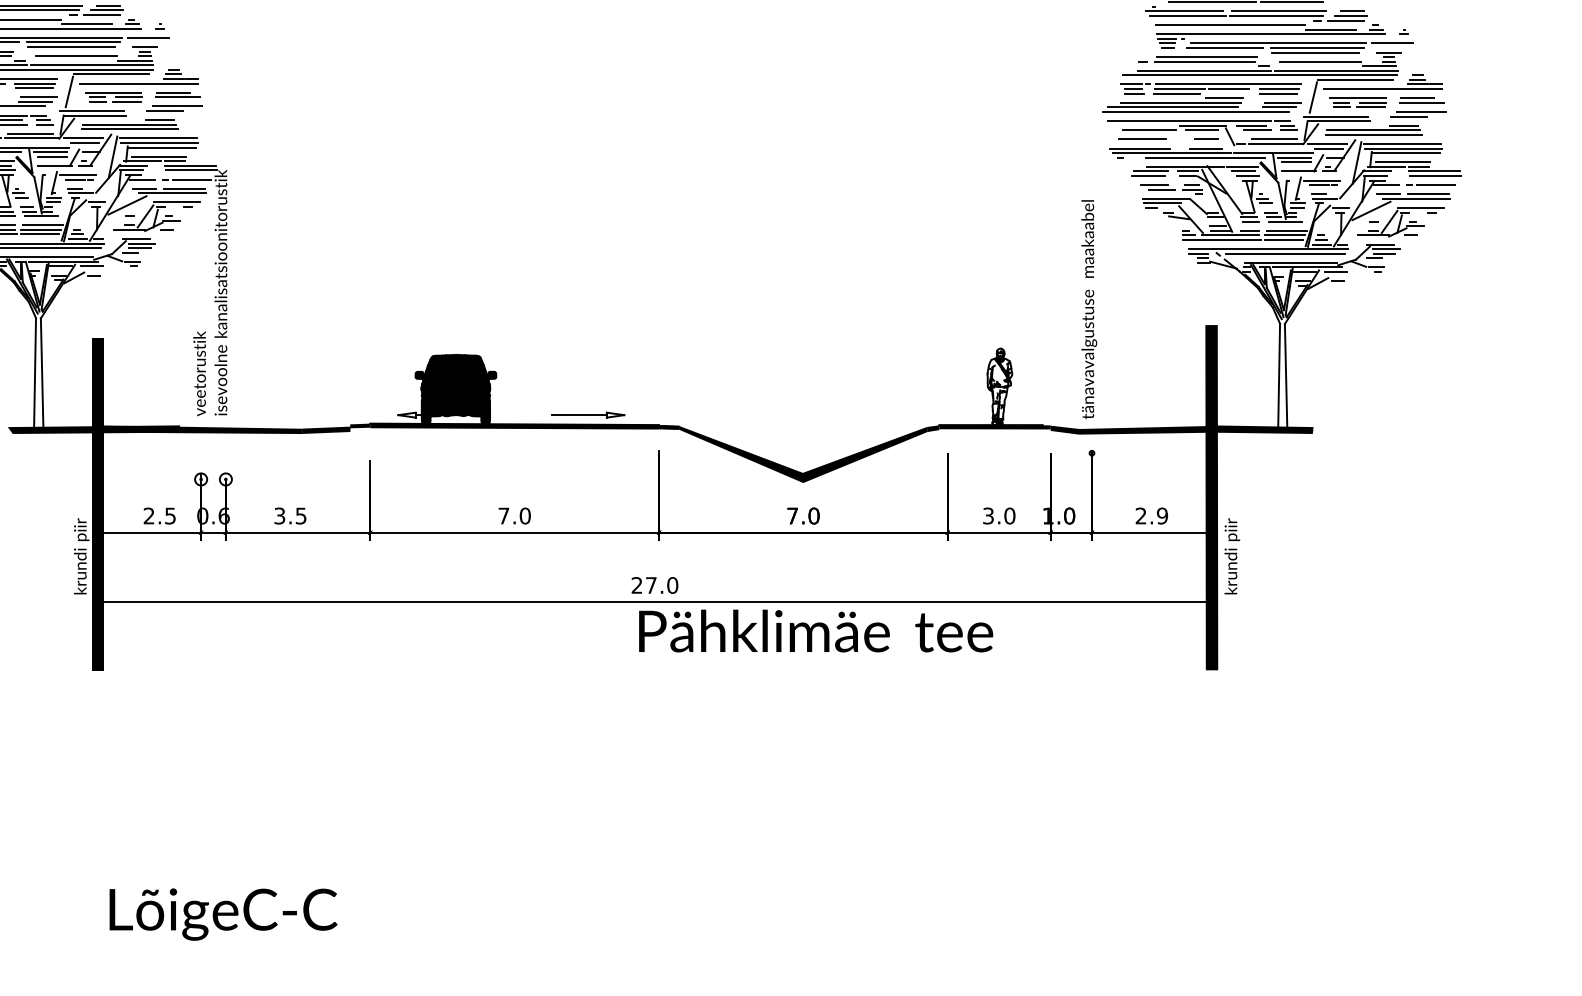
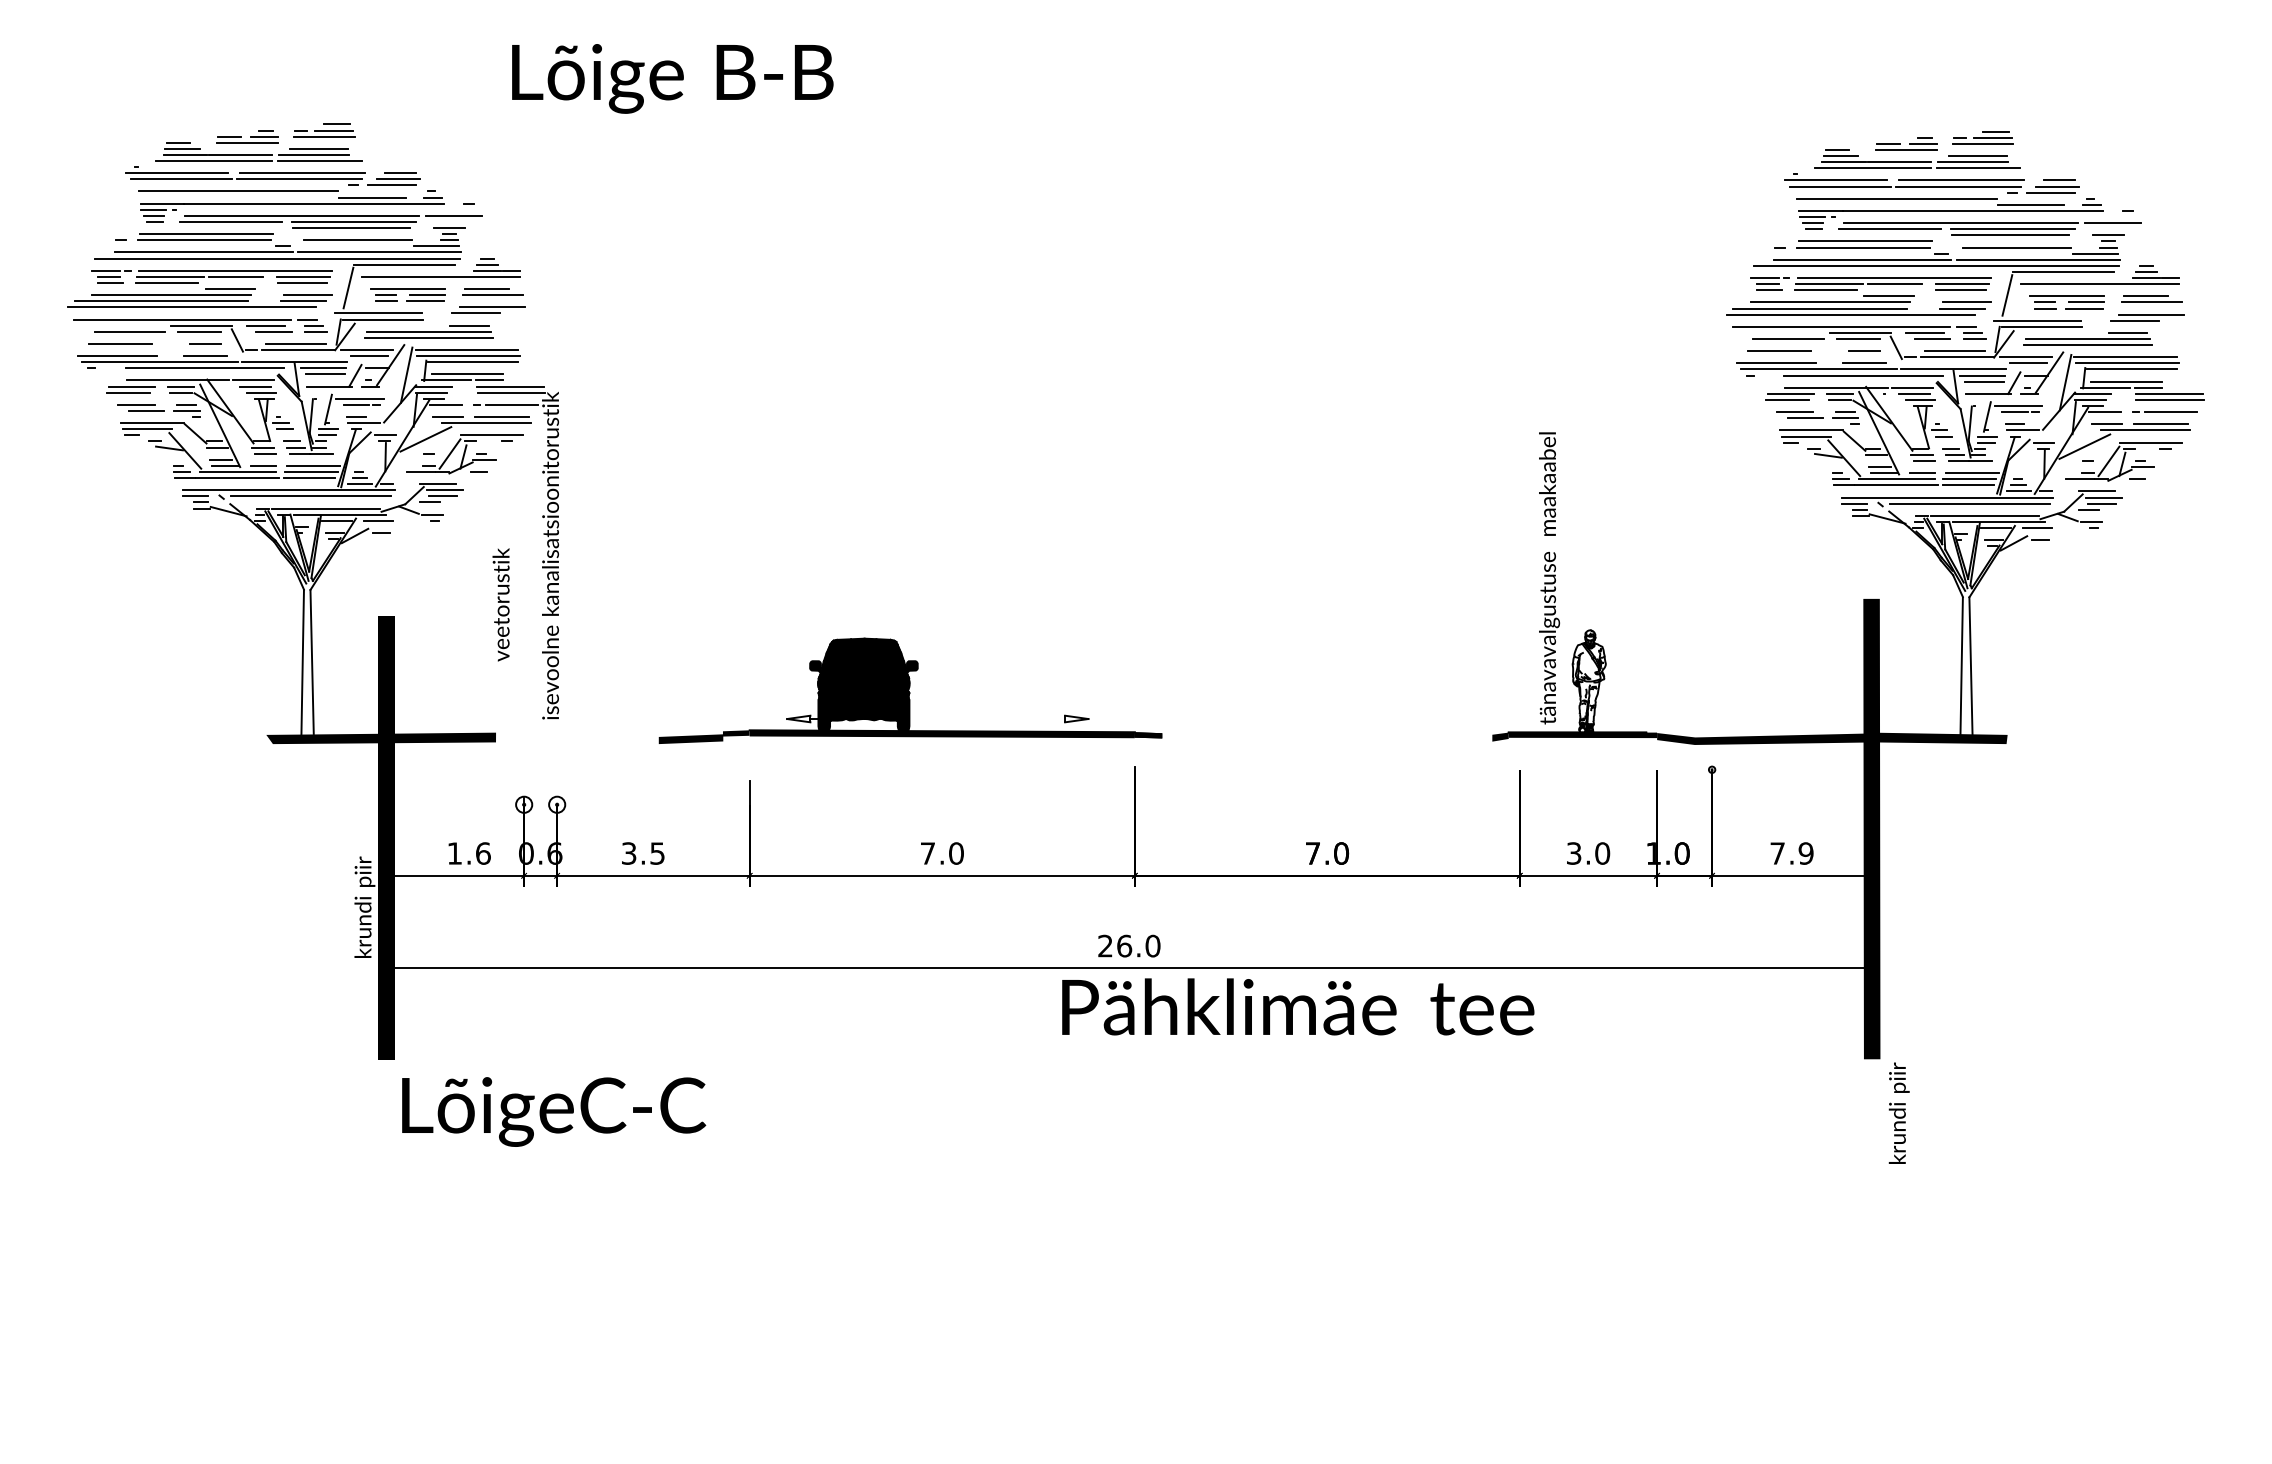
text: (1089, 309) -> (1549, 578), moved
text: (199, 373) -> (500, 604), moved
line: (579, 415) -> (1028, 719), removed
fill: (199, 429) -> (521, 738), removed
fill: (803, 454) -> (1327, 771), removed
text: (159, 516) -> (468, 853), 2.5 -> 1.6
text: (1141, 516) -> (1777, 853), 2.9 -> 7.9
text: (1231, 555) -> (1898, 1112), moved
text: (651, 585) -> (1124, 945), 27.0 -> 26.0
text: (816, 630) -> (1298, 1006), moved
text: (223, 914) -> (554, 1111), moved

